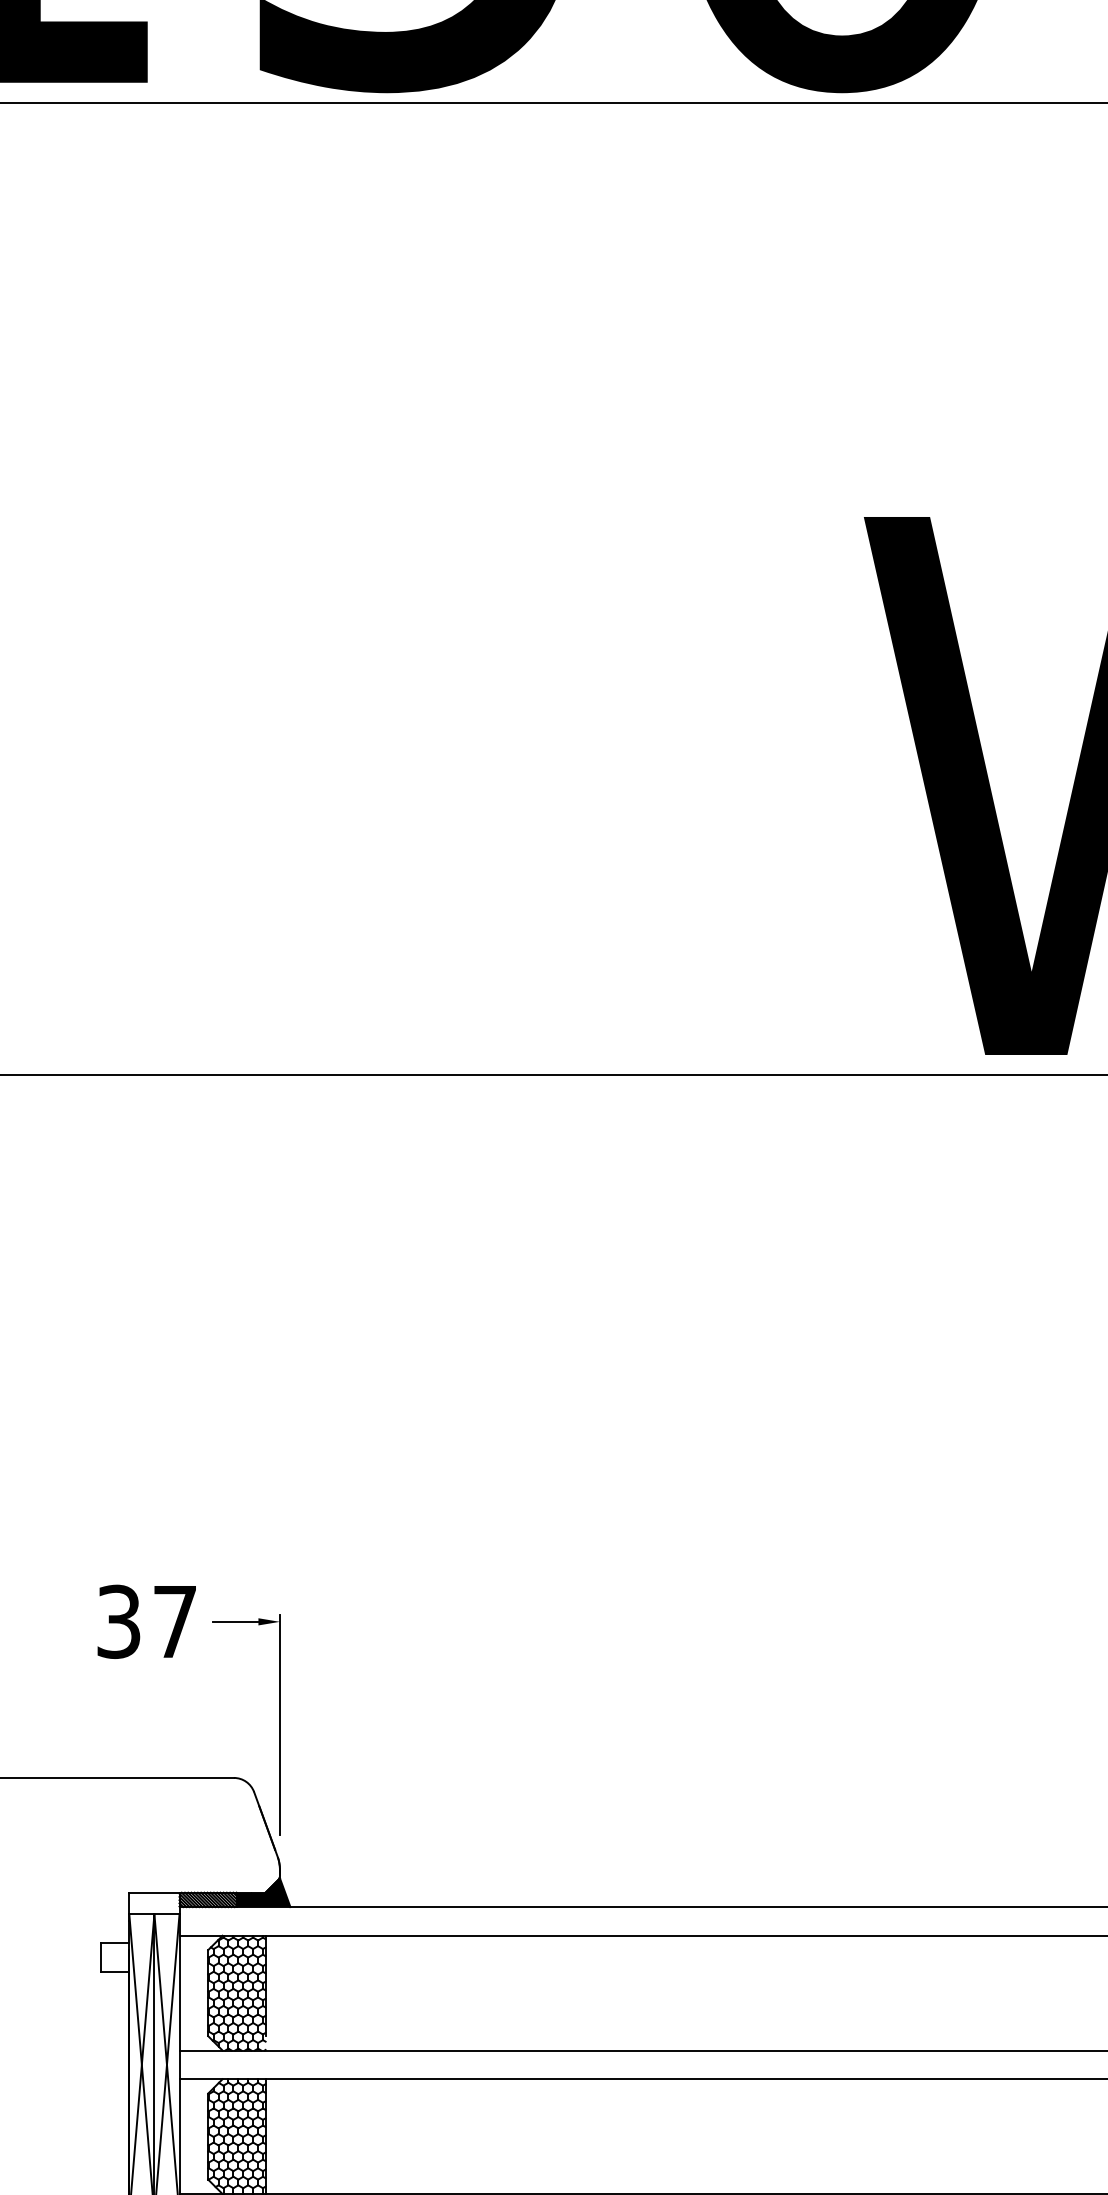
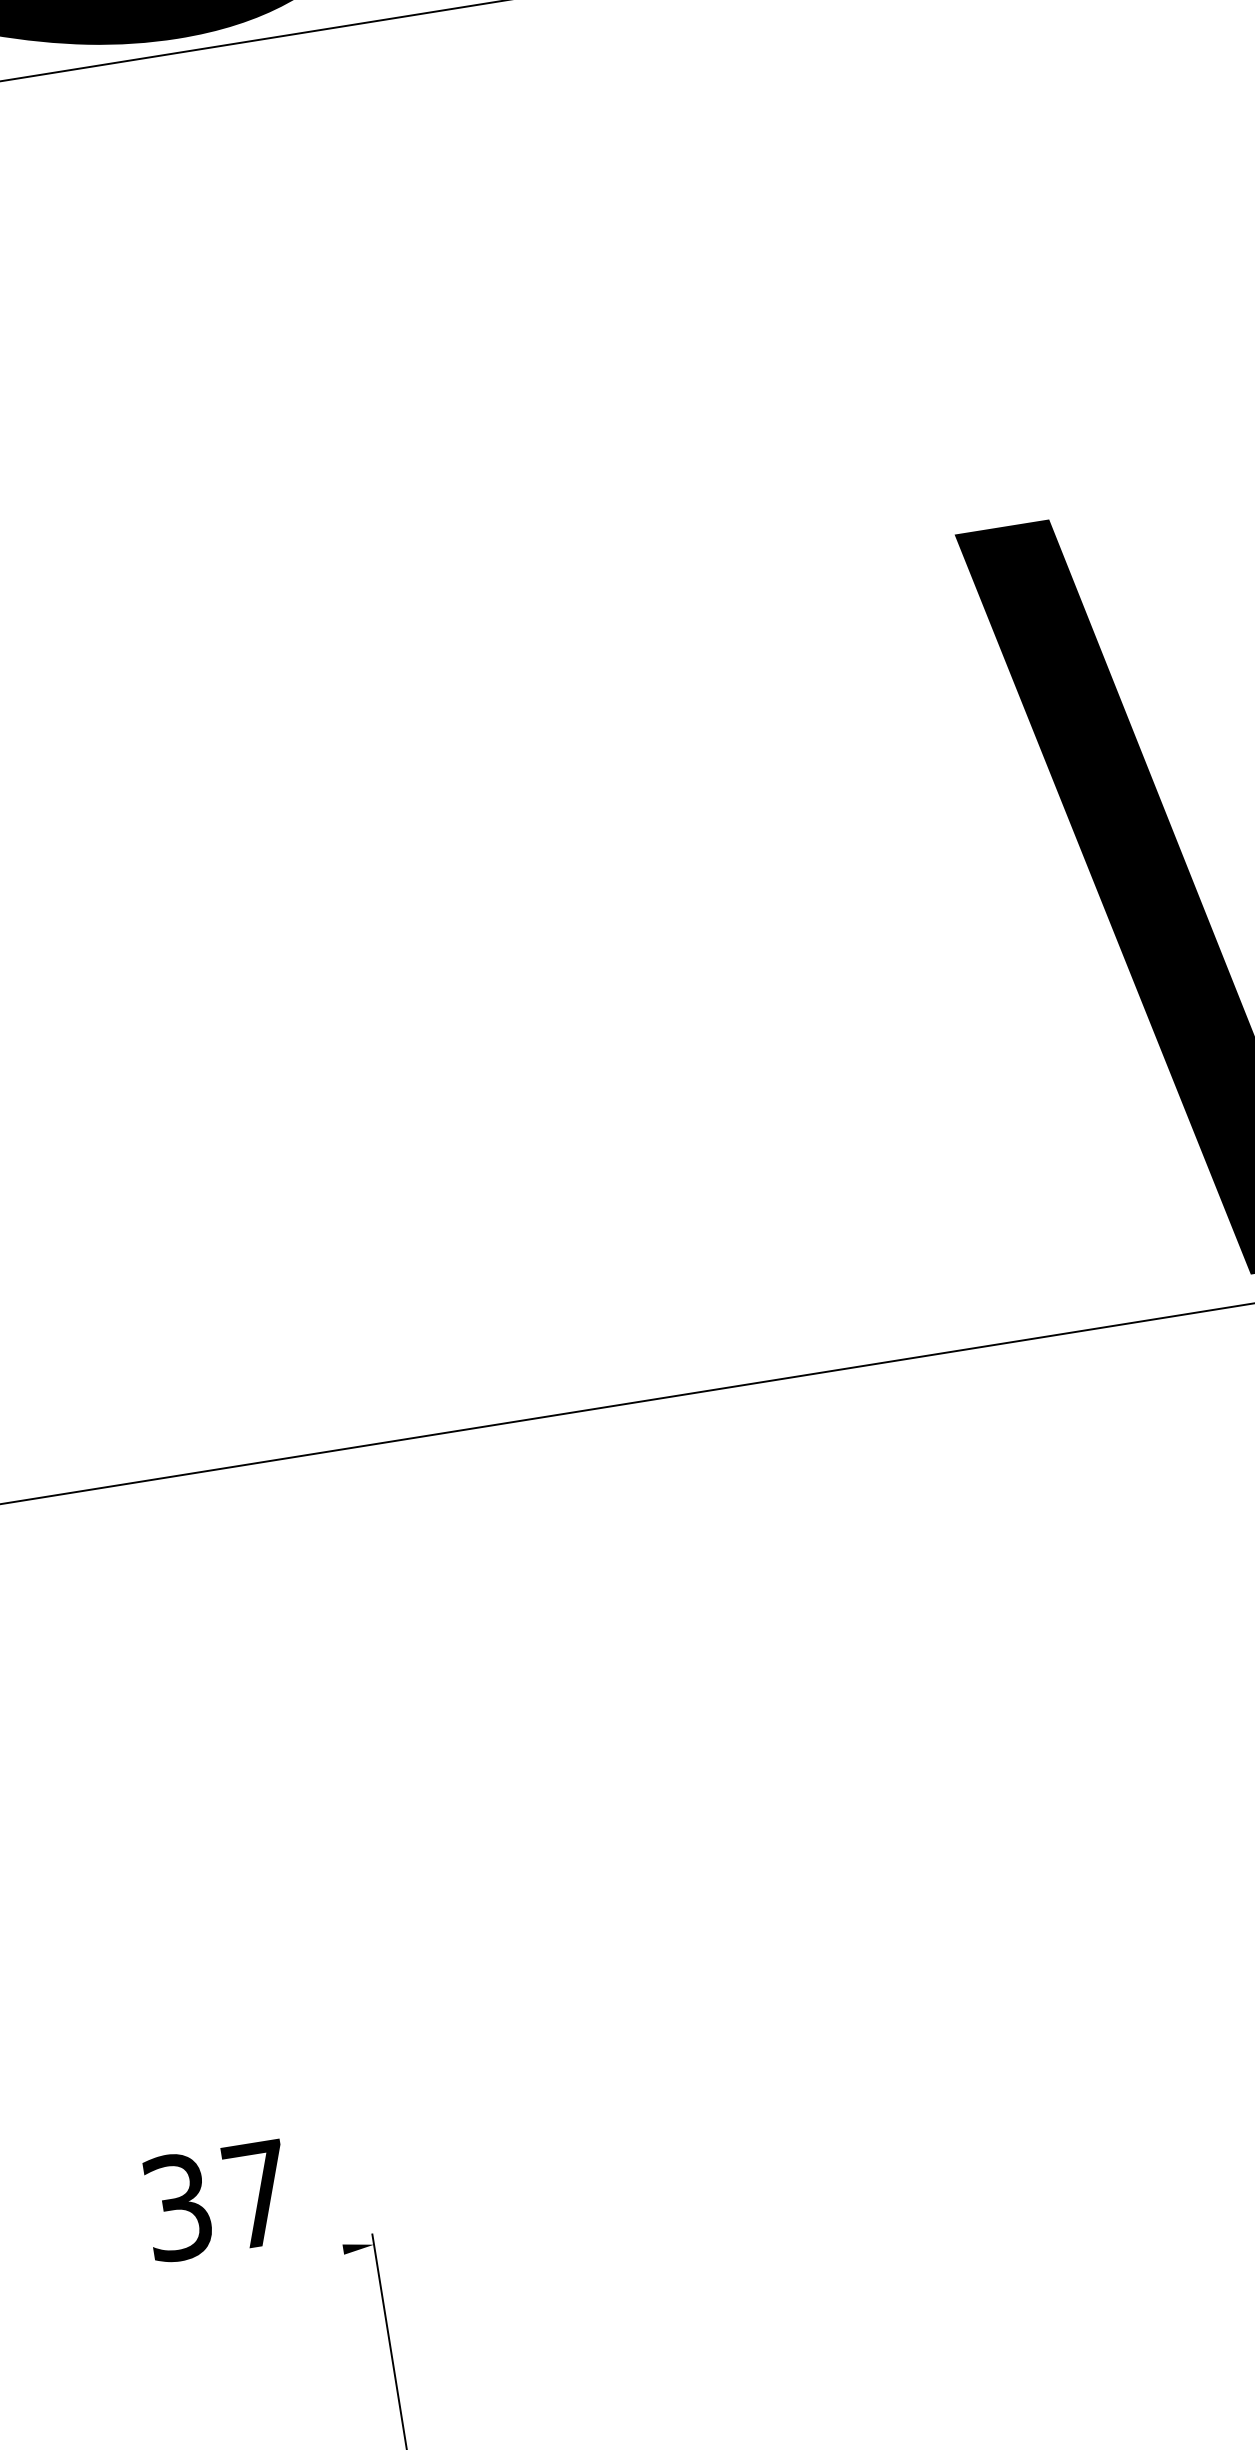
text: (146, 1621) -> (216, 2200), moved
line: (235, 1621) -> (310, 2254), removed

